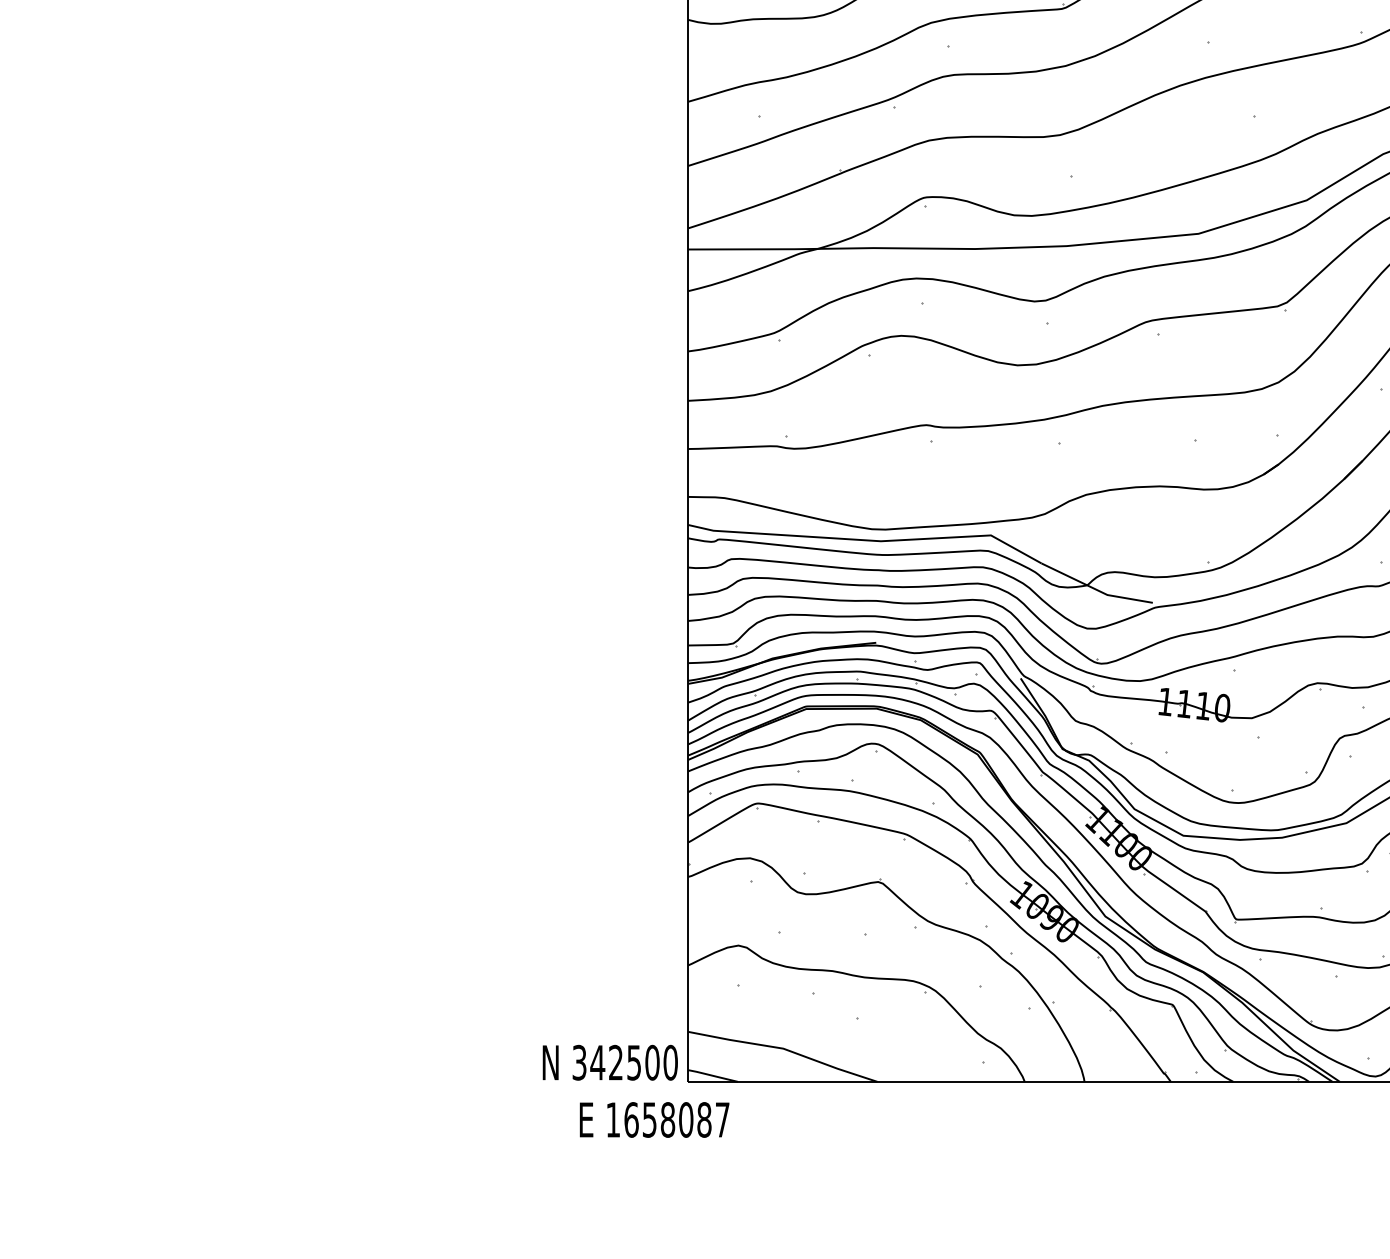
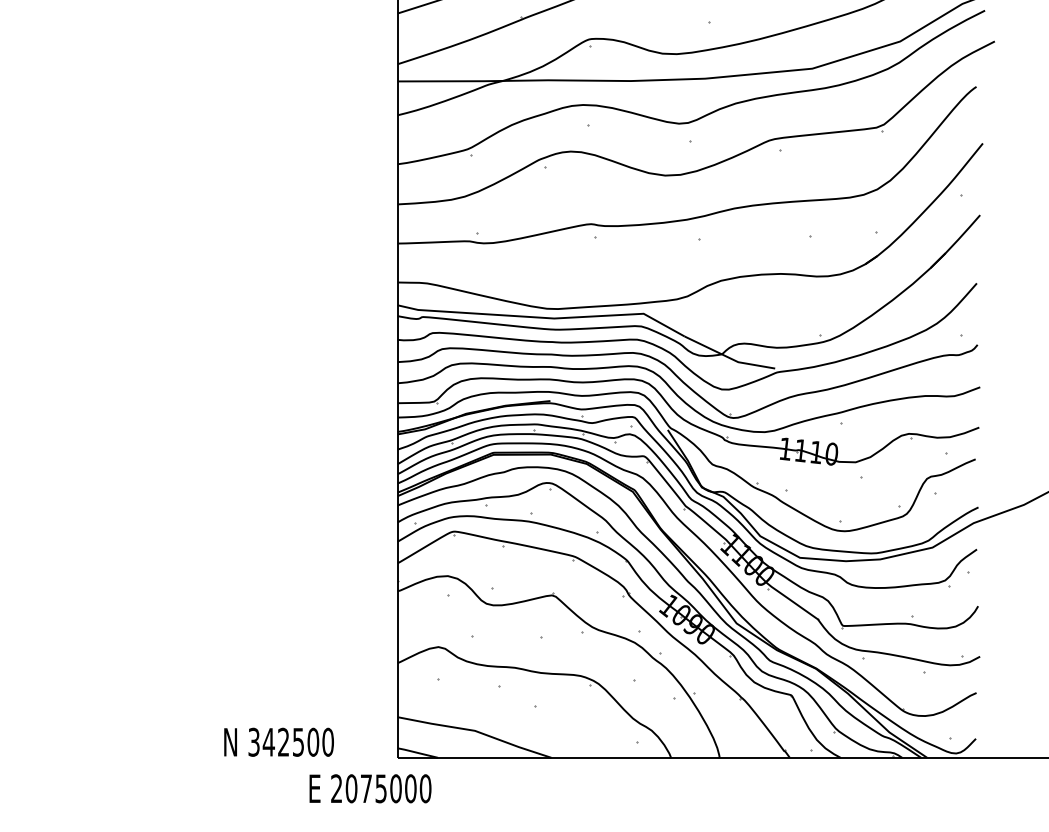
text: (609, 1062) -> (278, 742), moved
text: (667, 1119) -> (380, 788), 1658087 -> 2075000

